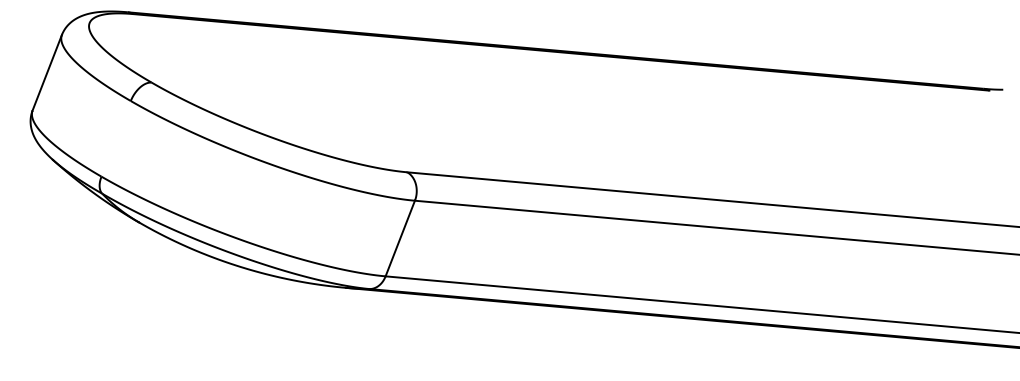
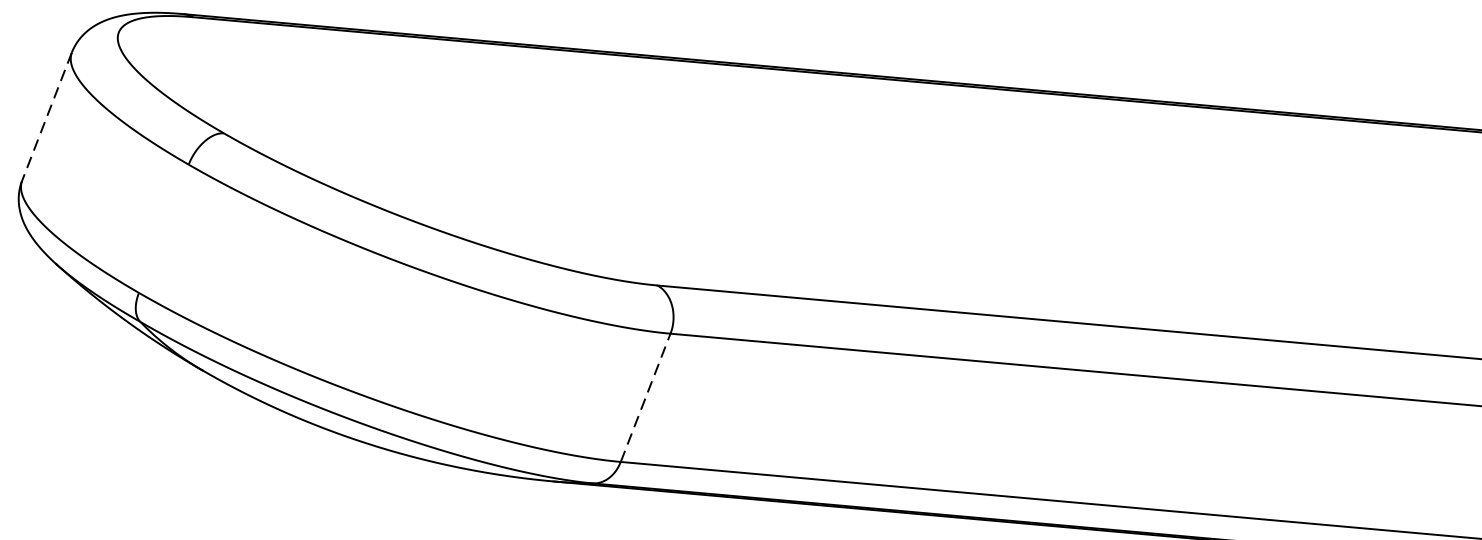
line: (47, 72) -> (47, 116), solid -> dashed
line: (400, 238) -> (646, 397), solid -> dashed

